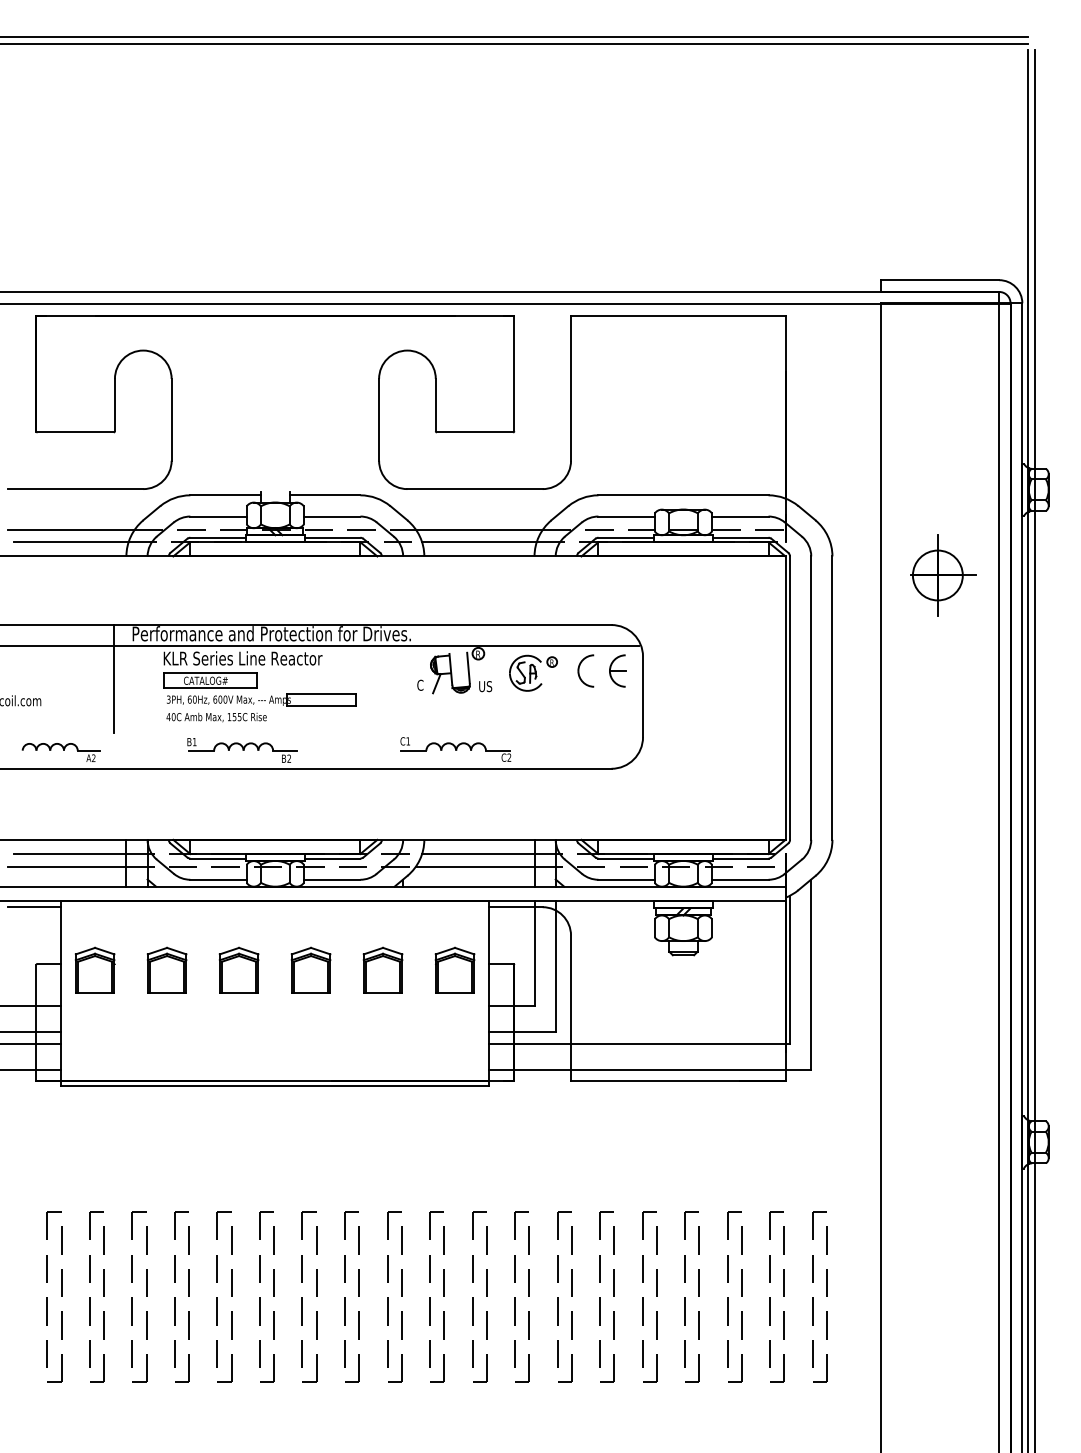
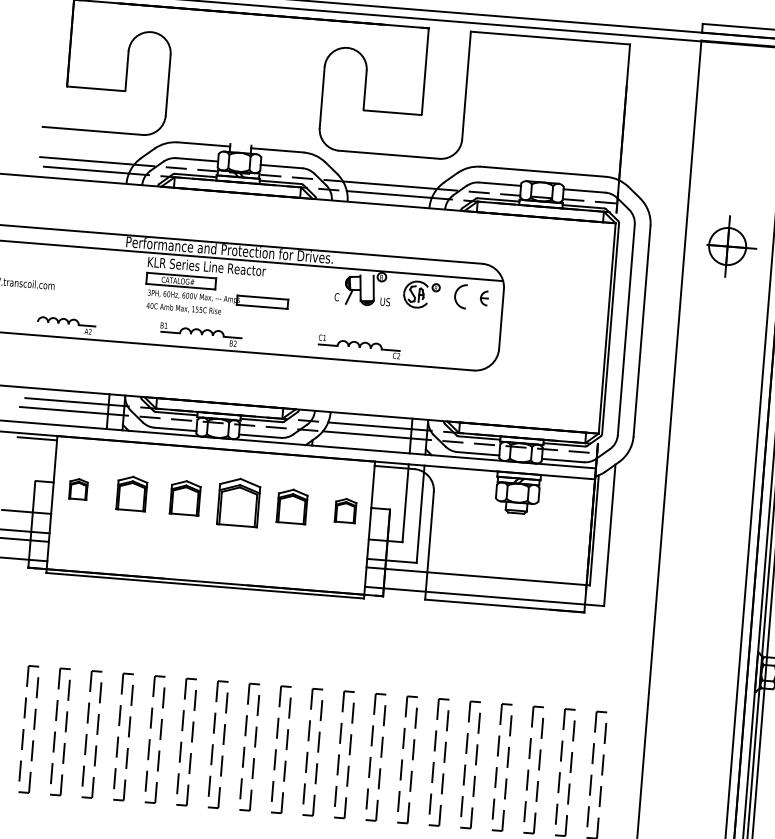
part: (617, 670) -> (484, 297), size x0.6
line: (114, 678) -> (110, 273), removed
part: (94, 969) -> (78, 488), size x0.6
part: (310, 969) -> (238, 501), size x1.4
part: (454, 969) -> (345, 510), size x0.7

